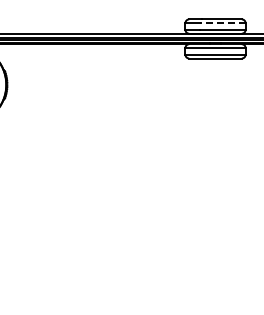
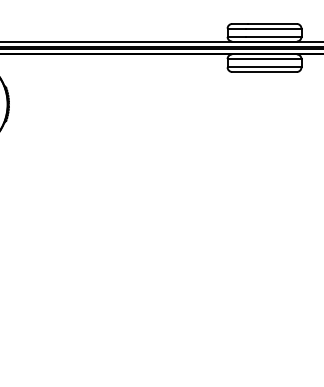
line: (223, 23) -> (274, 29), dashed -> solid

